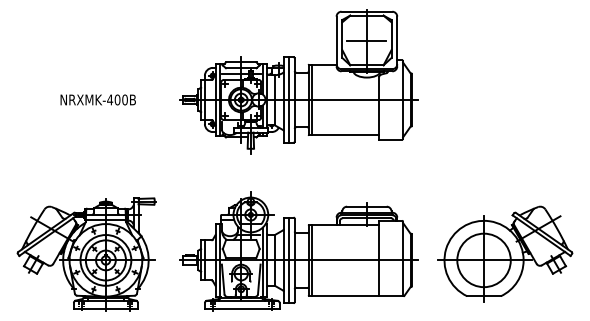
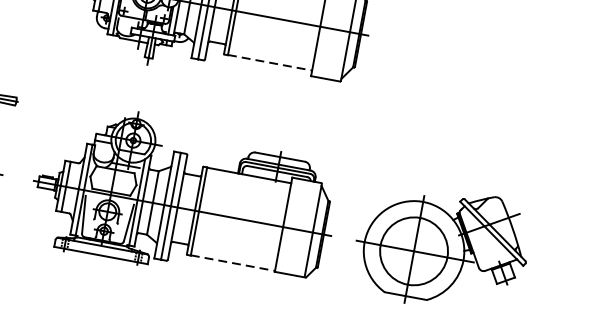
line: (345, 135) -> (269, 63), solid -> dashed
line: (345, 295) -> (232, 263), solid -> dashed

